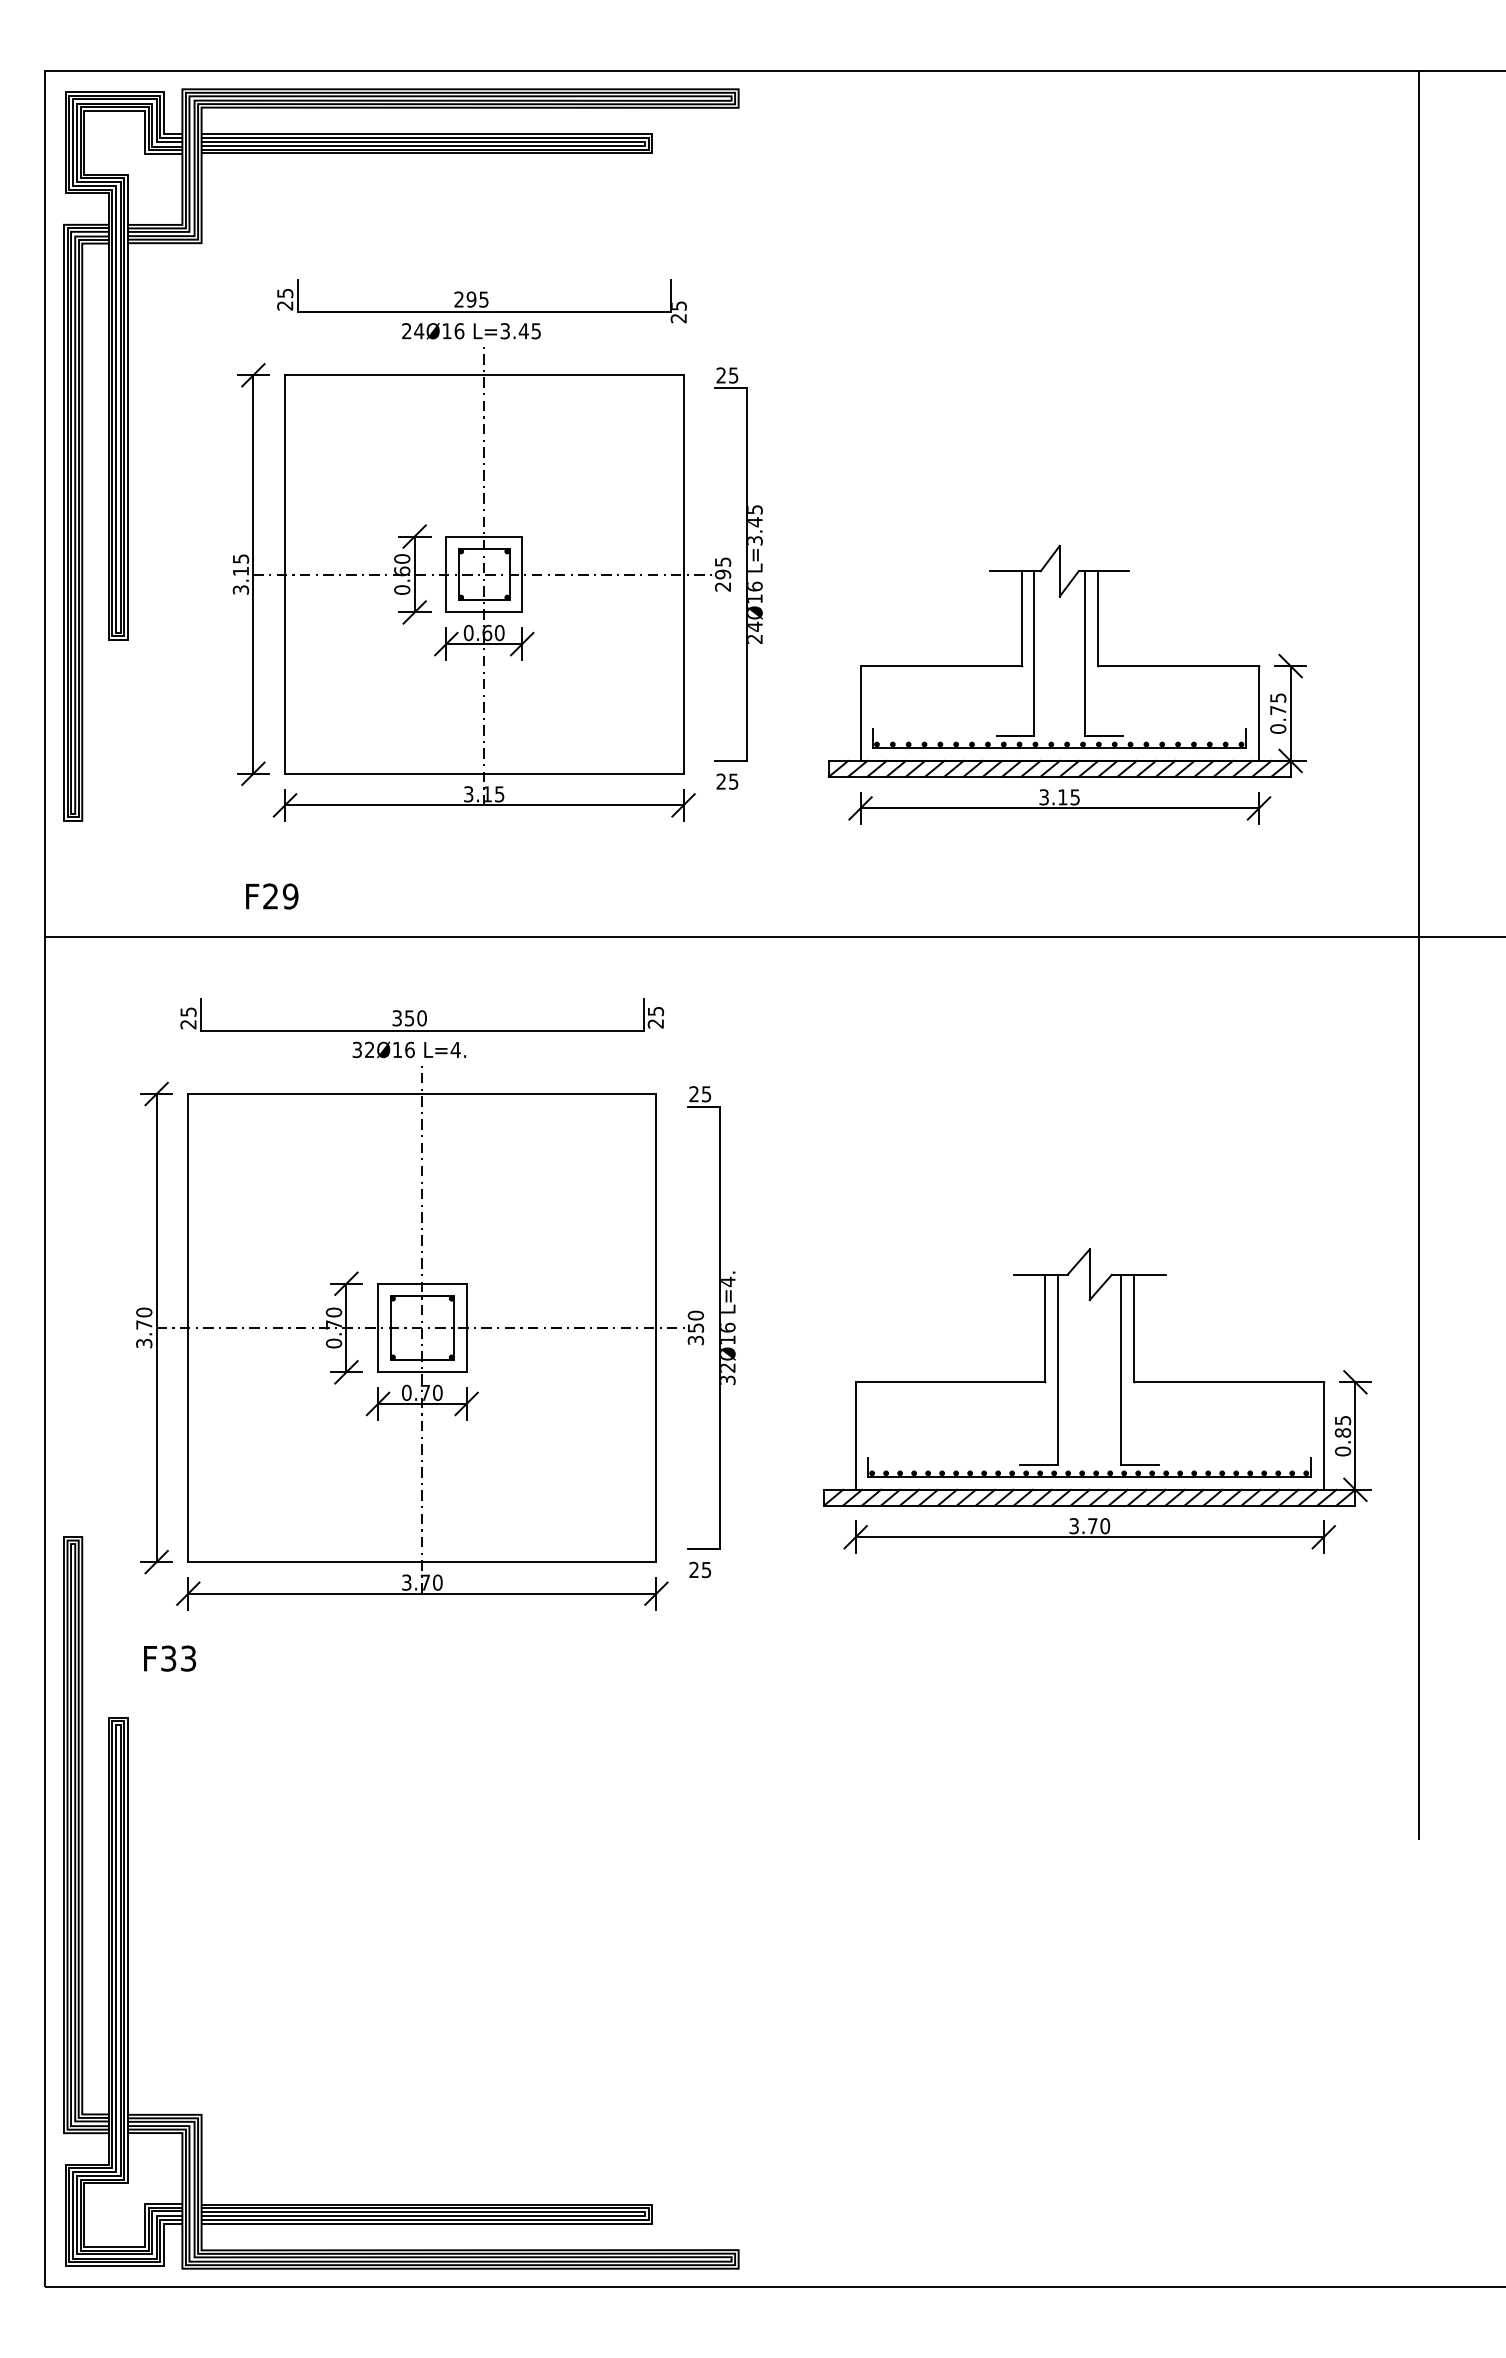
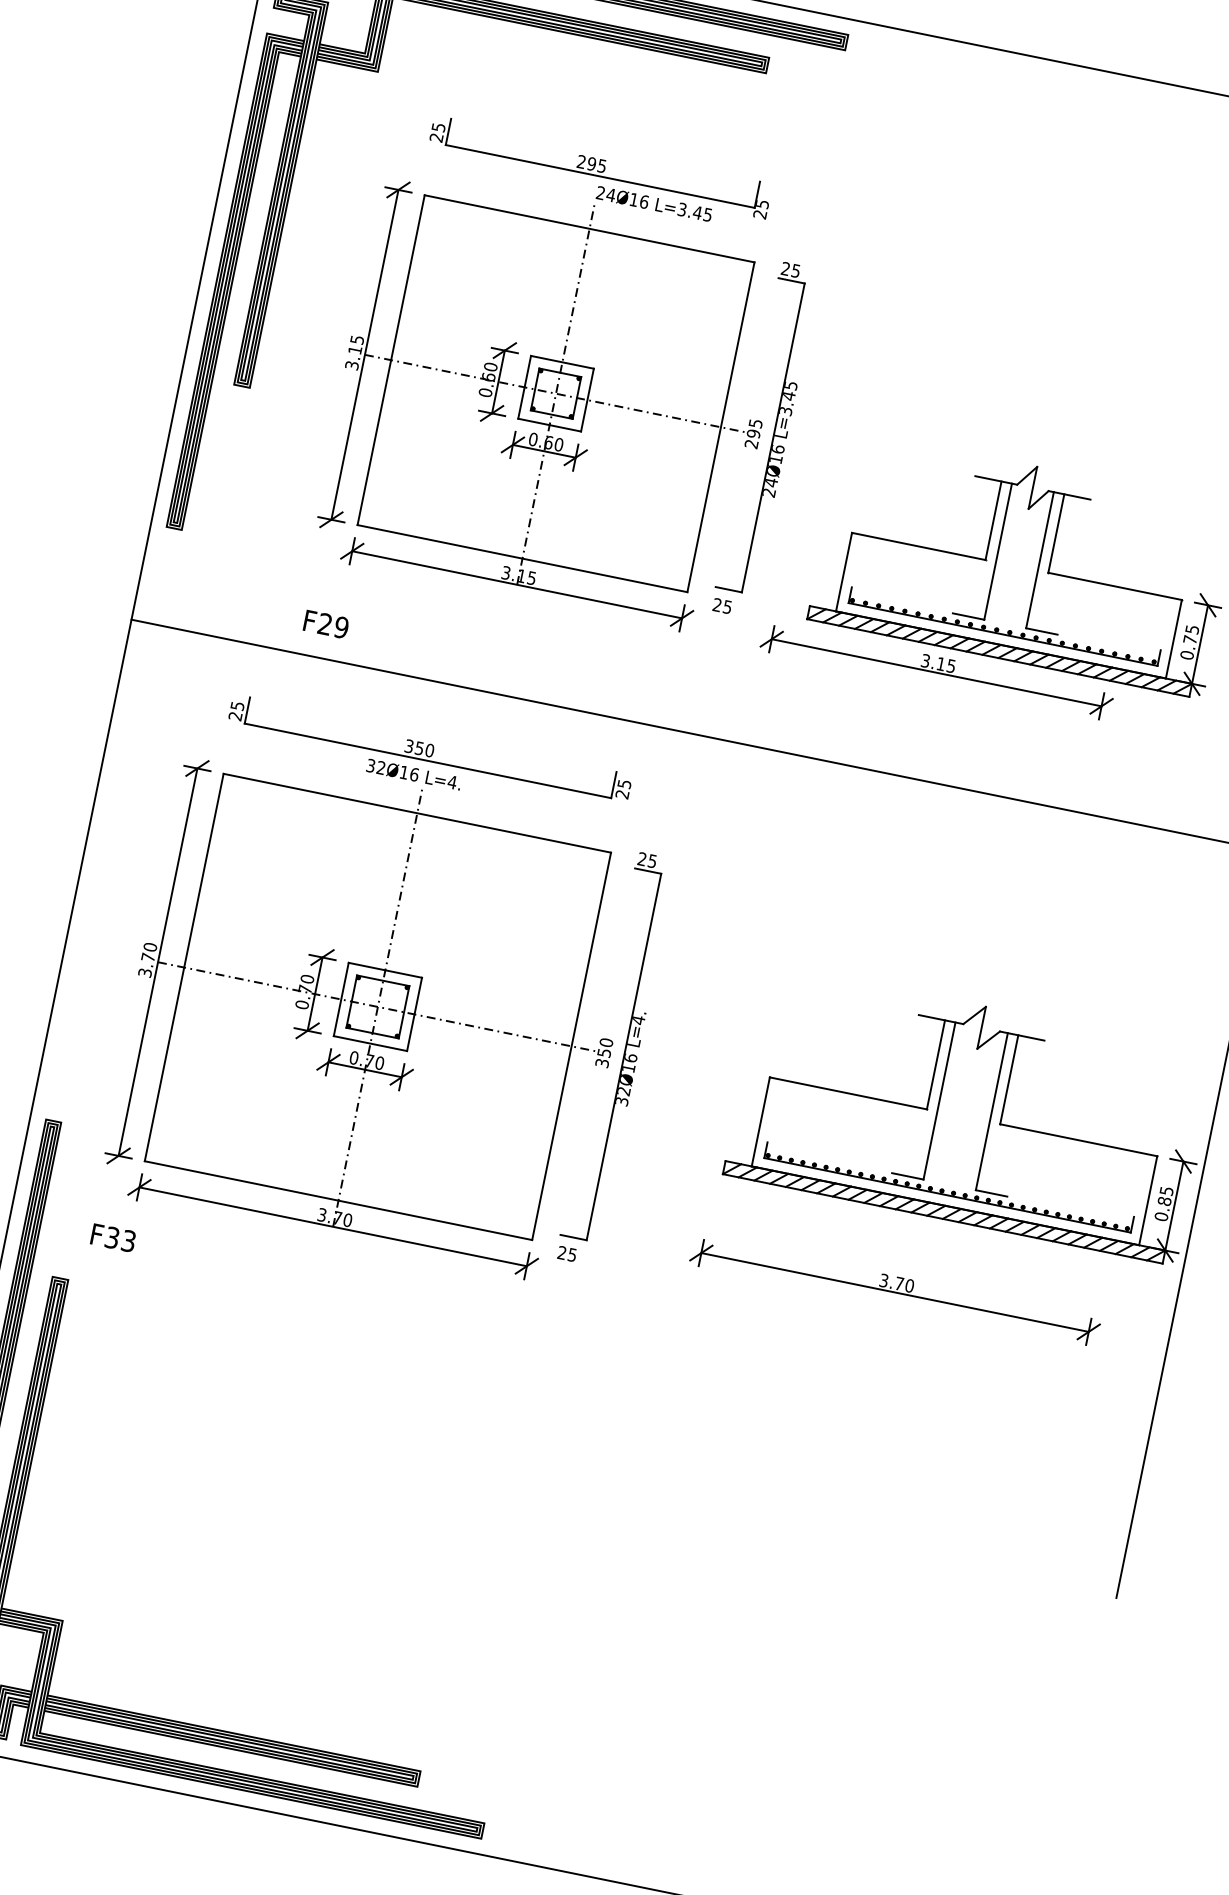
text: (471, 331) -> (654, 204), moved
part: (1059, 806) -> (936, 671), moved
part: (1097, 1377) -> (970, 1114), moved

